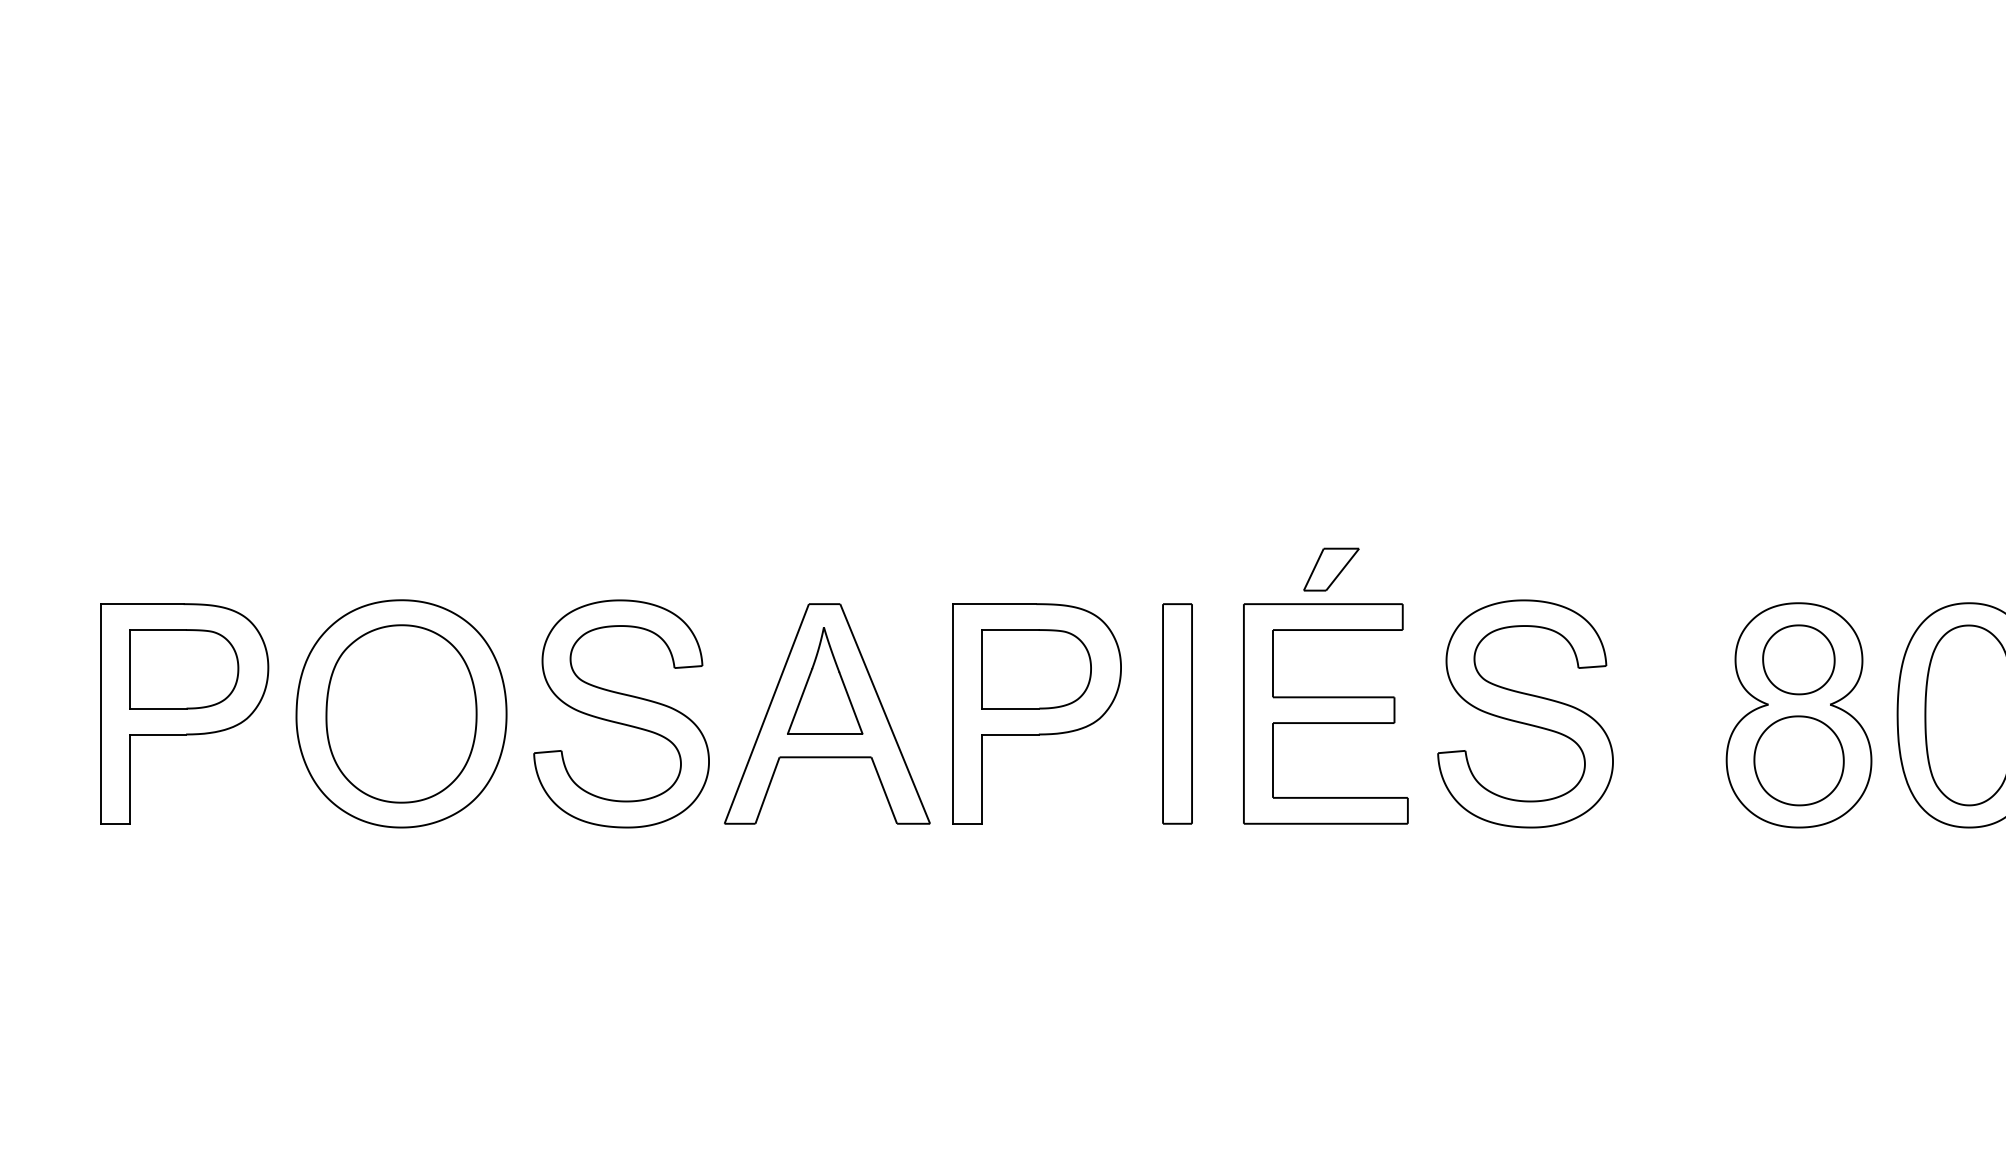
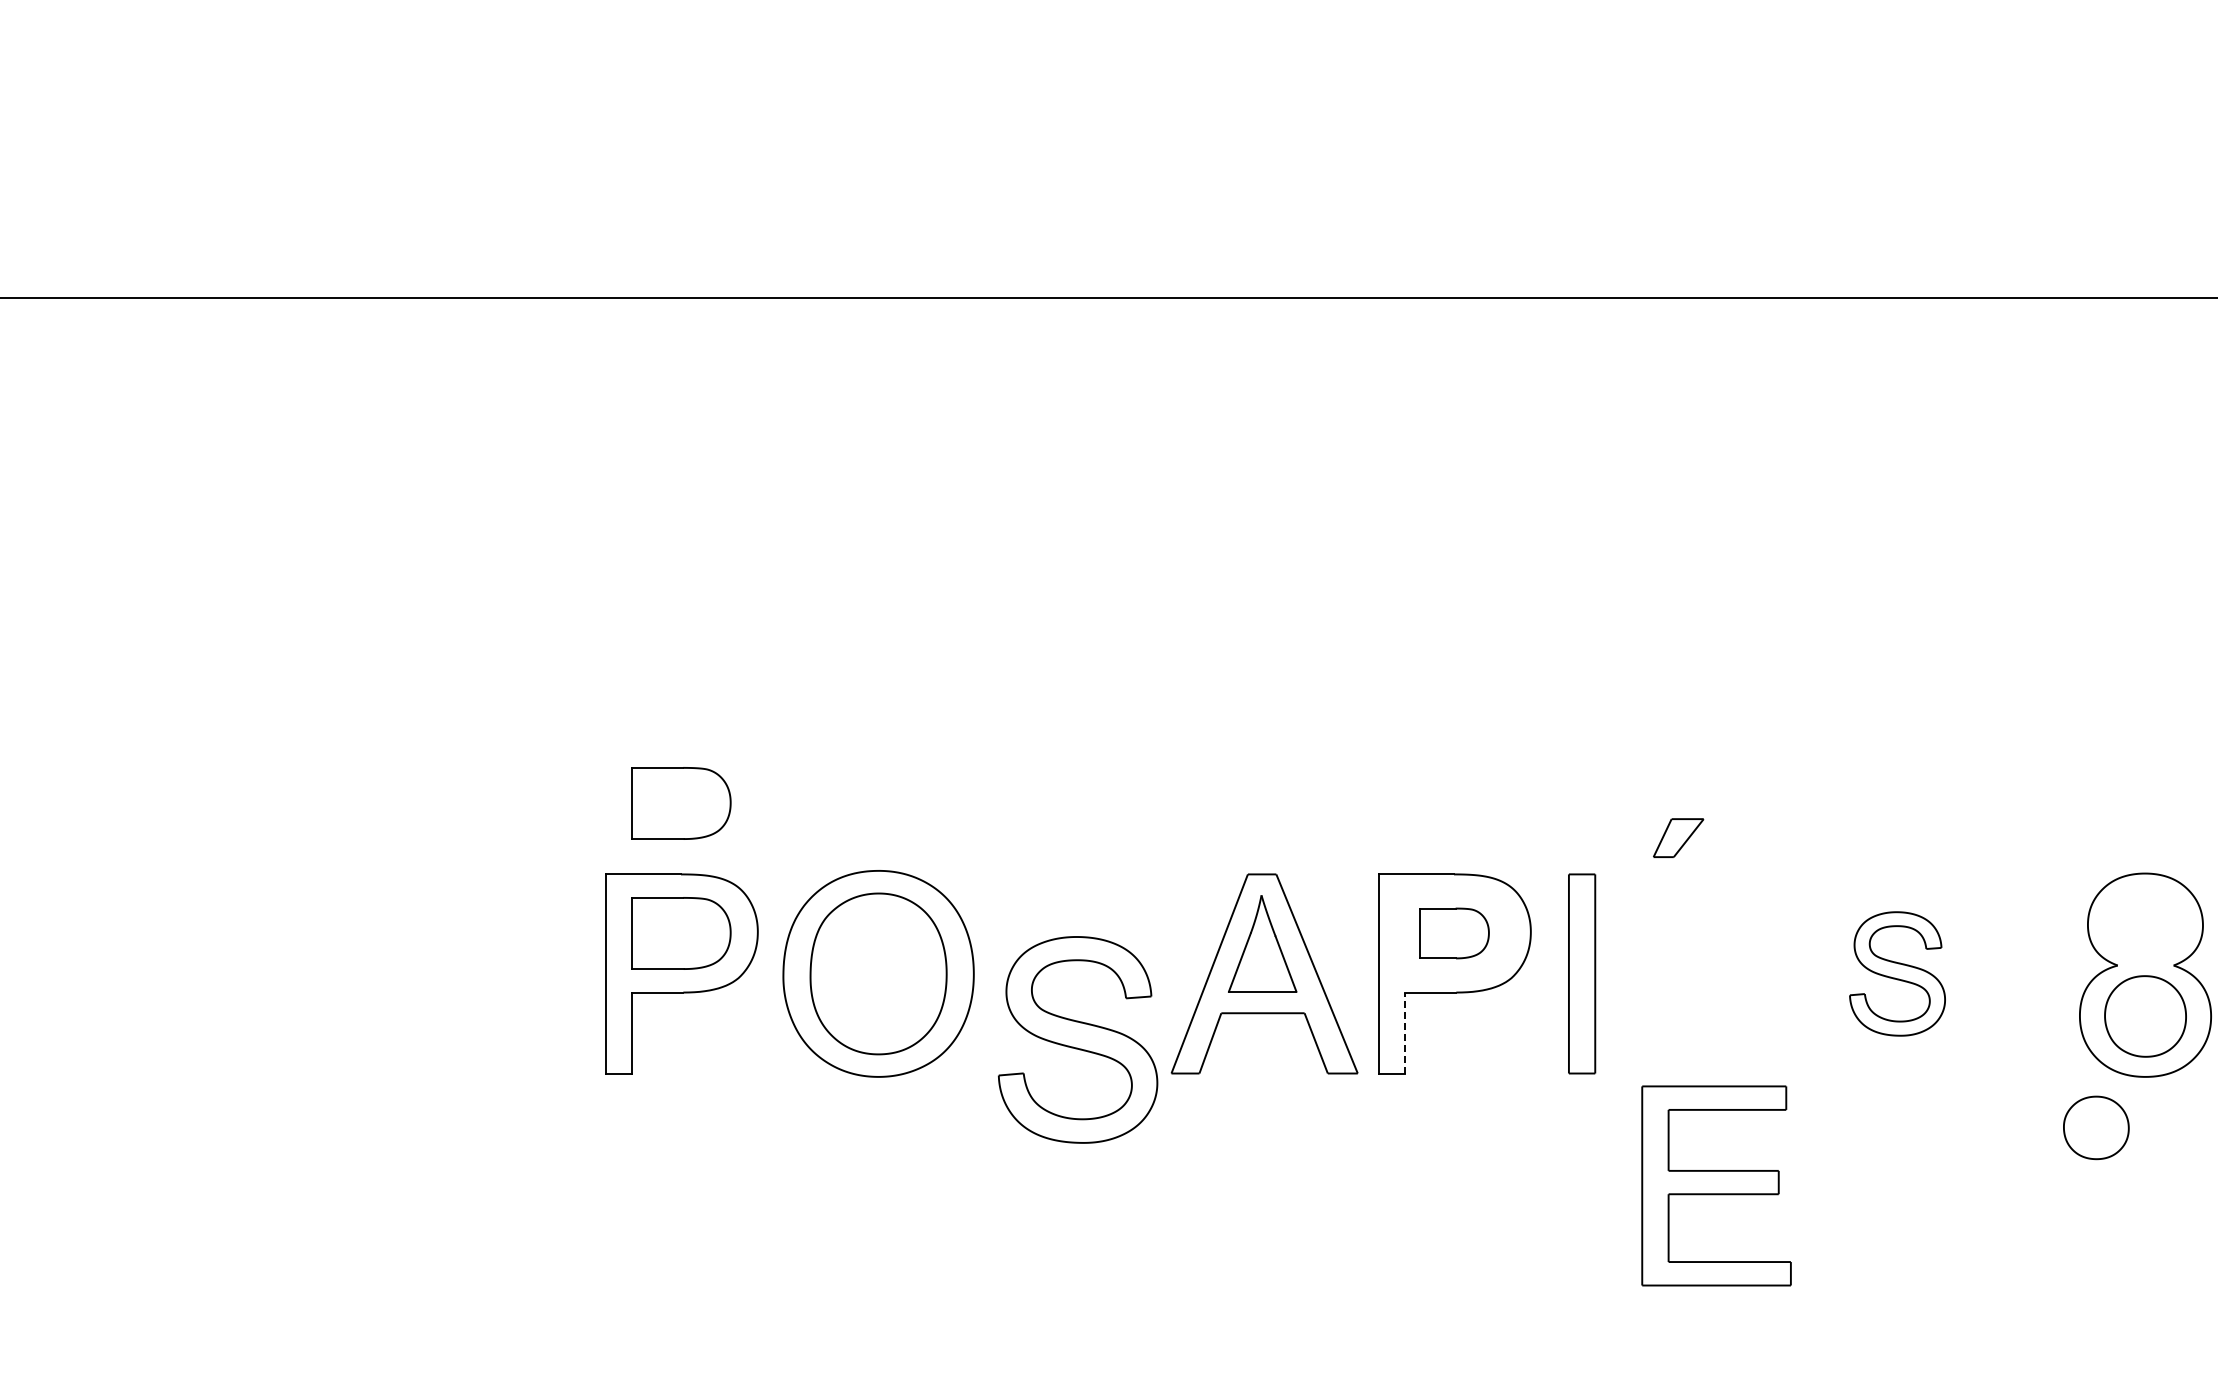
part: (184, 525) -> (681, 803), added
part: (1331, 568) -> (1678, 837), moved
part: (1799, 659) -> (2096, 1127), moved
part: (1036, 669) -> (1454, 933), size x0.7
part: (622, 713) -> (1078, 1039), moved
part: (1325, 713) -> (1716, 1185), moved
part: (1525, 713) -> (1897, 973), size x0.6
line: (982, 778) -> (1405, 1032), solid -> dashed

